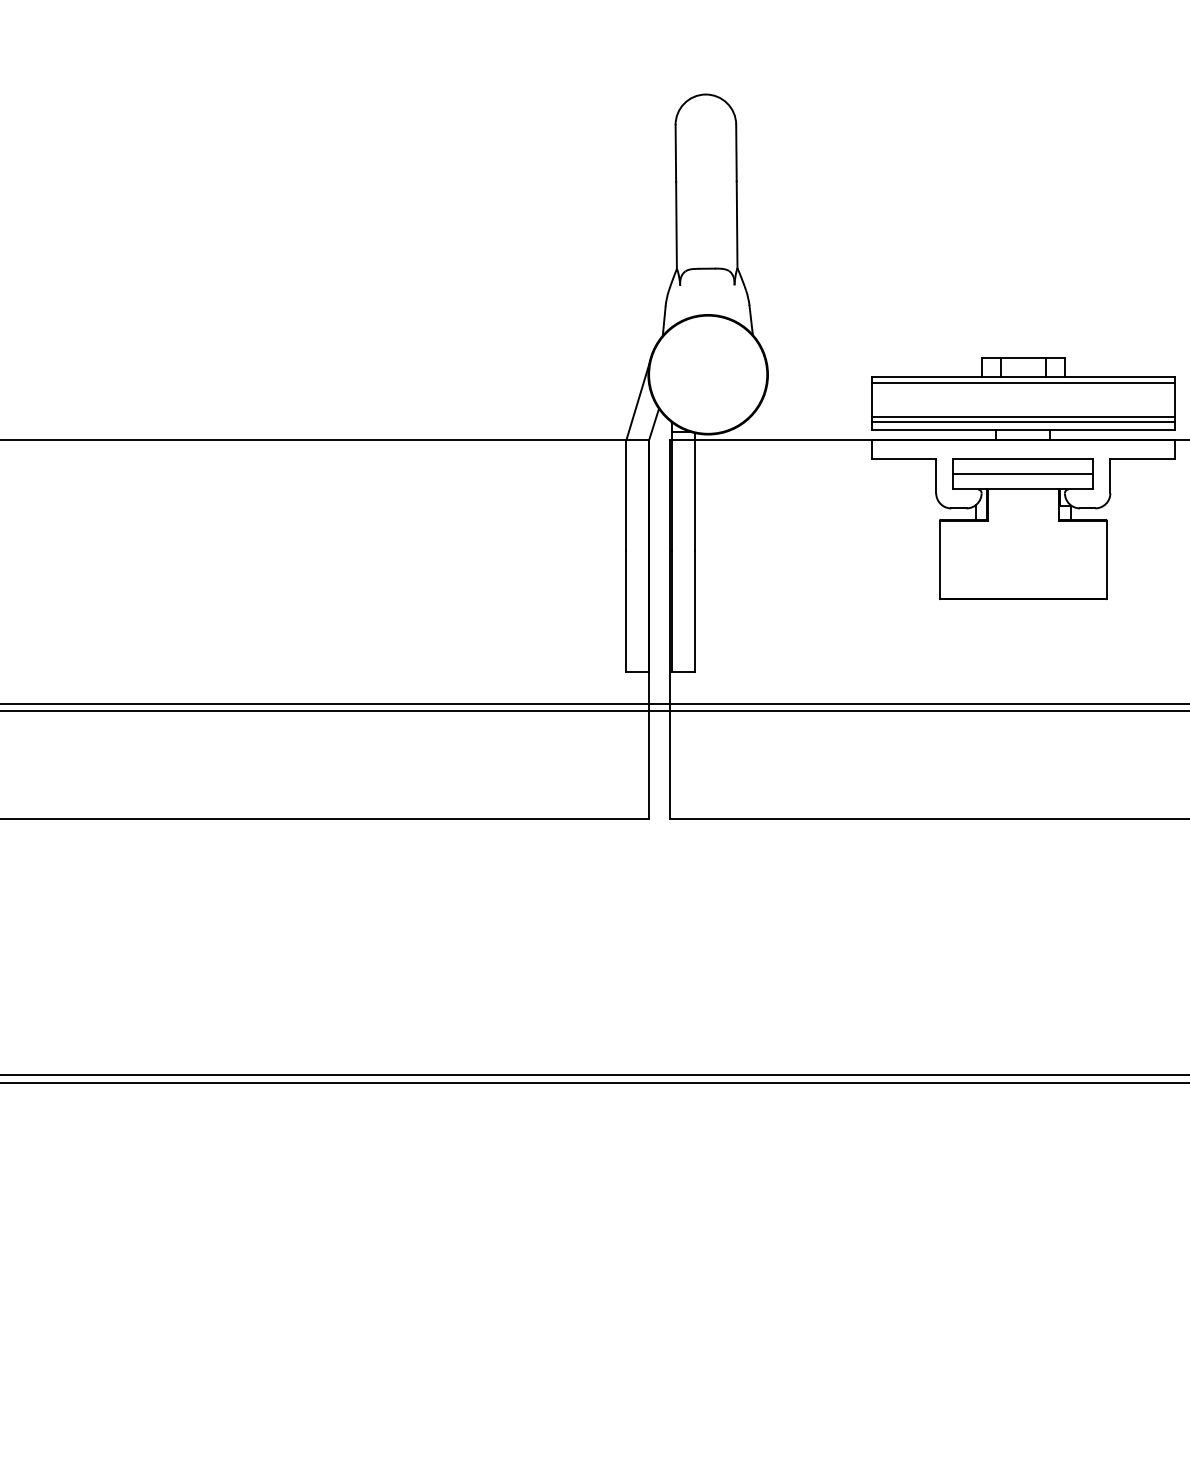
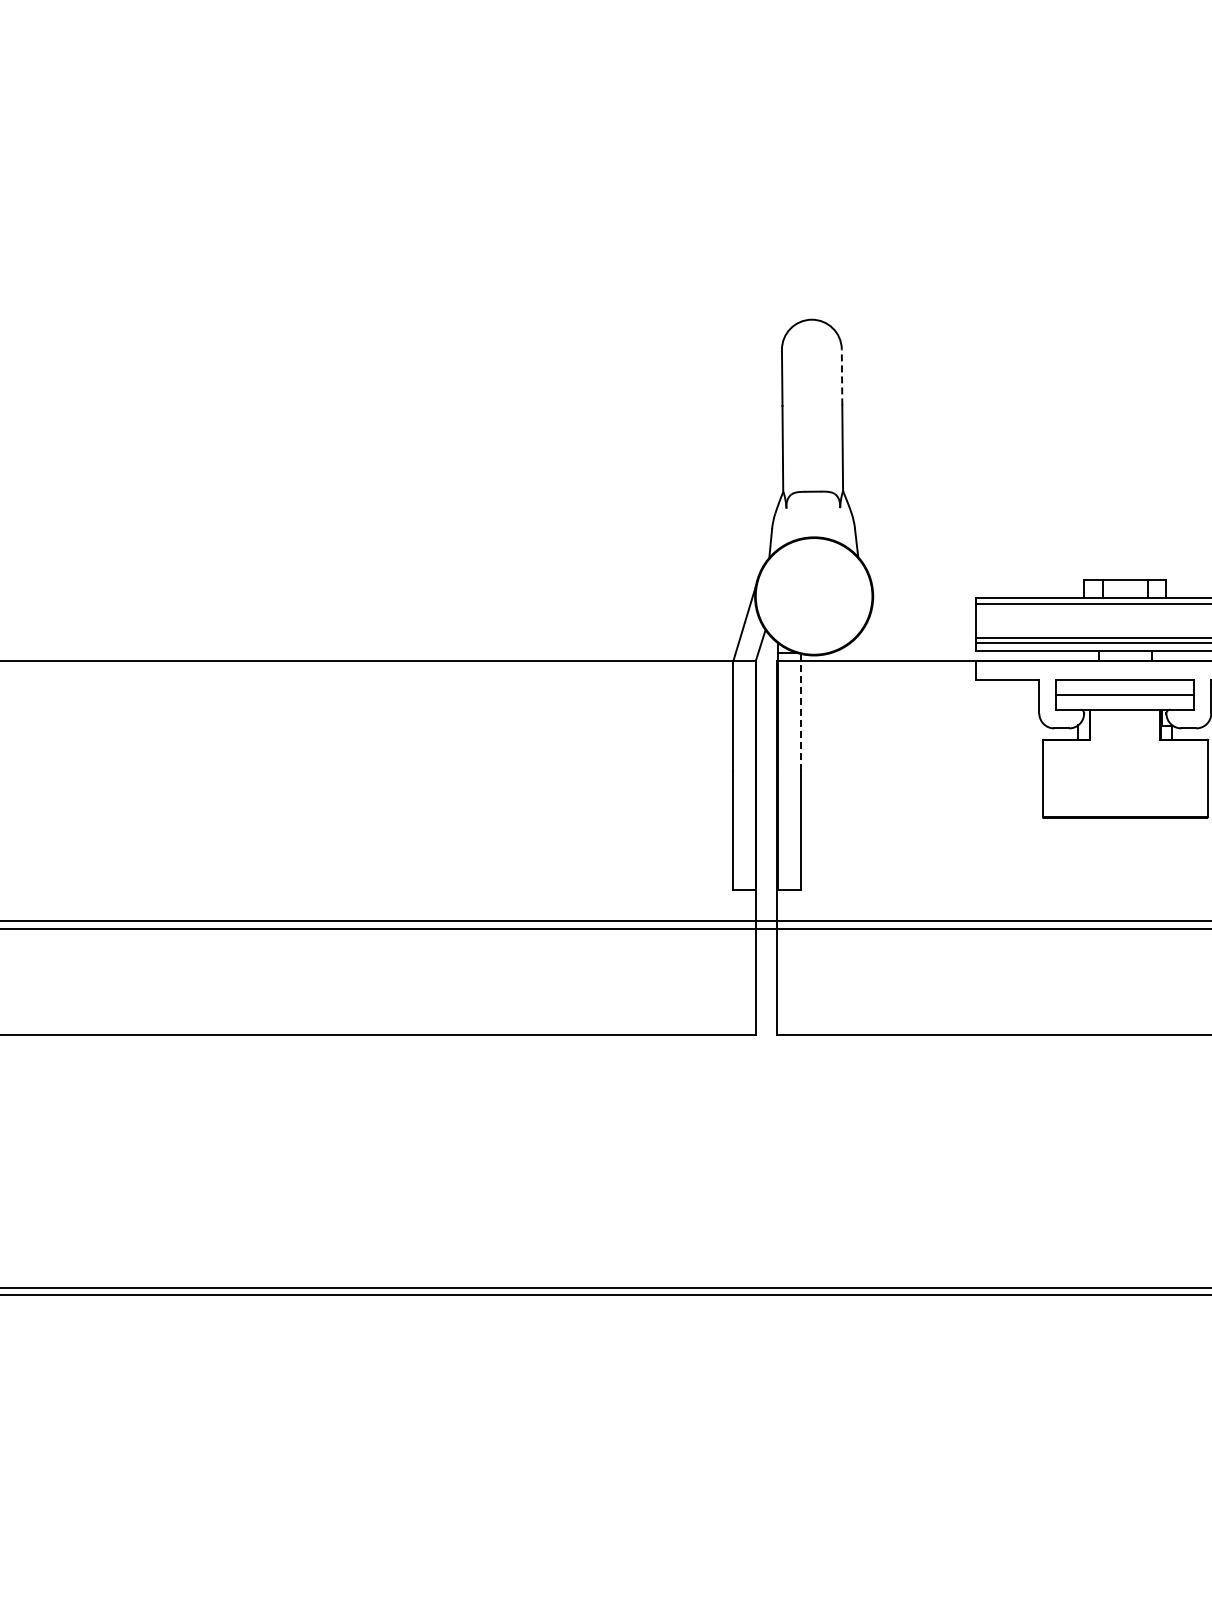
line: (736, 152) -> (842, 376), solid -> dashed
line: (694, 492) -> (800, 712), solid -> dashed

